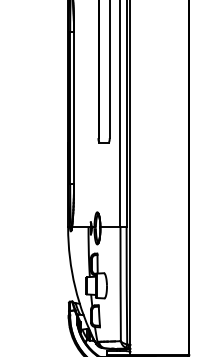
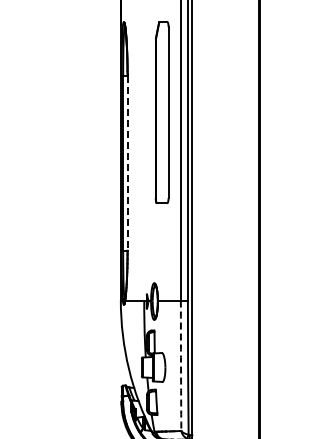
line: (73, 108) -> (127, 163), solid -> dashed
arc: (121, 284) -> (181, 365), solid -> dashed

